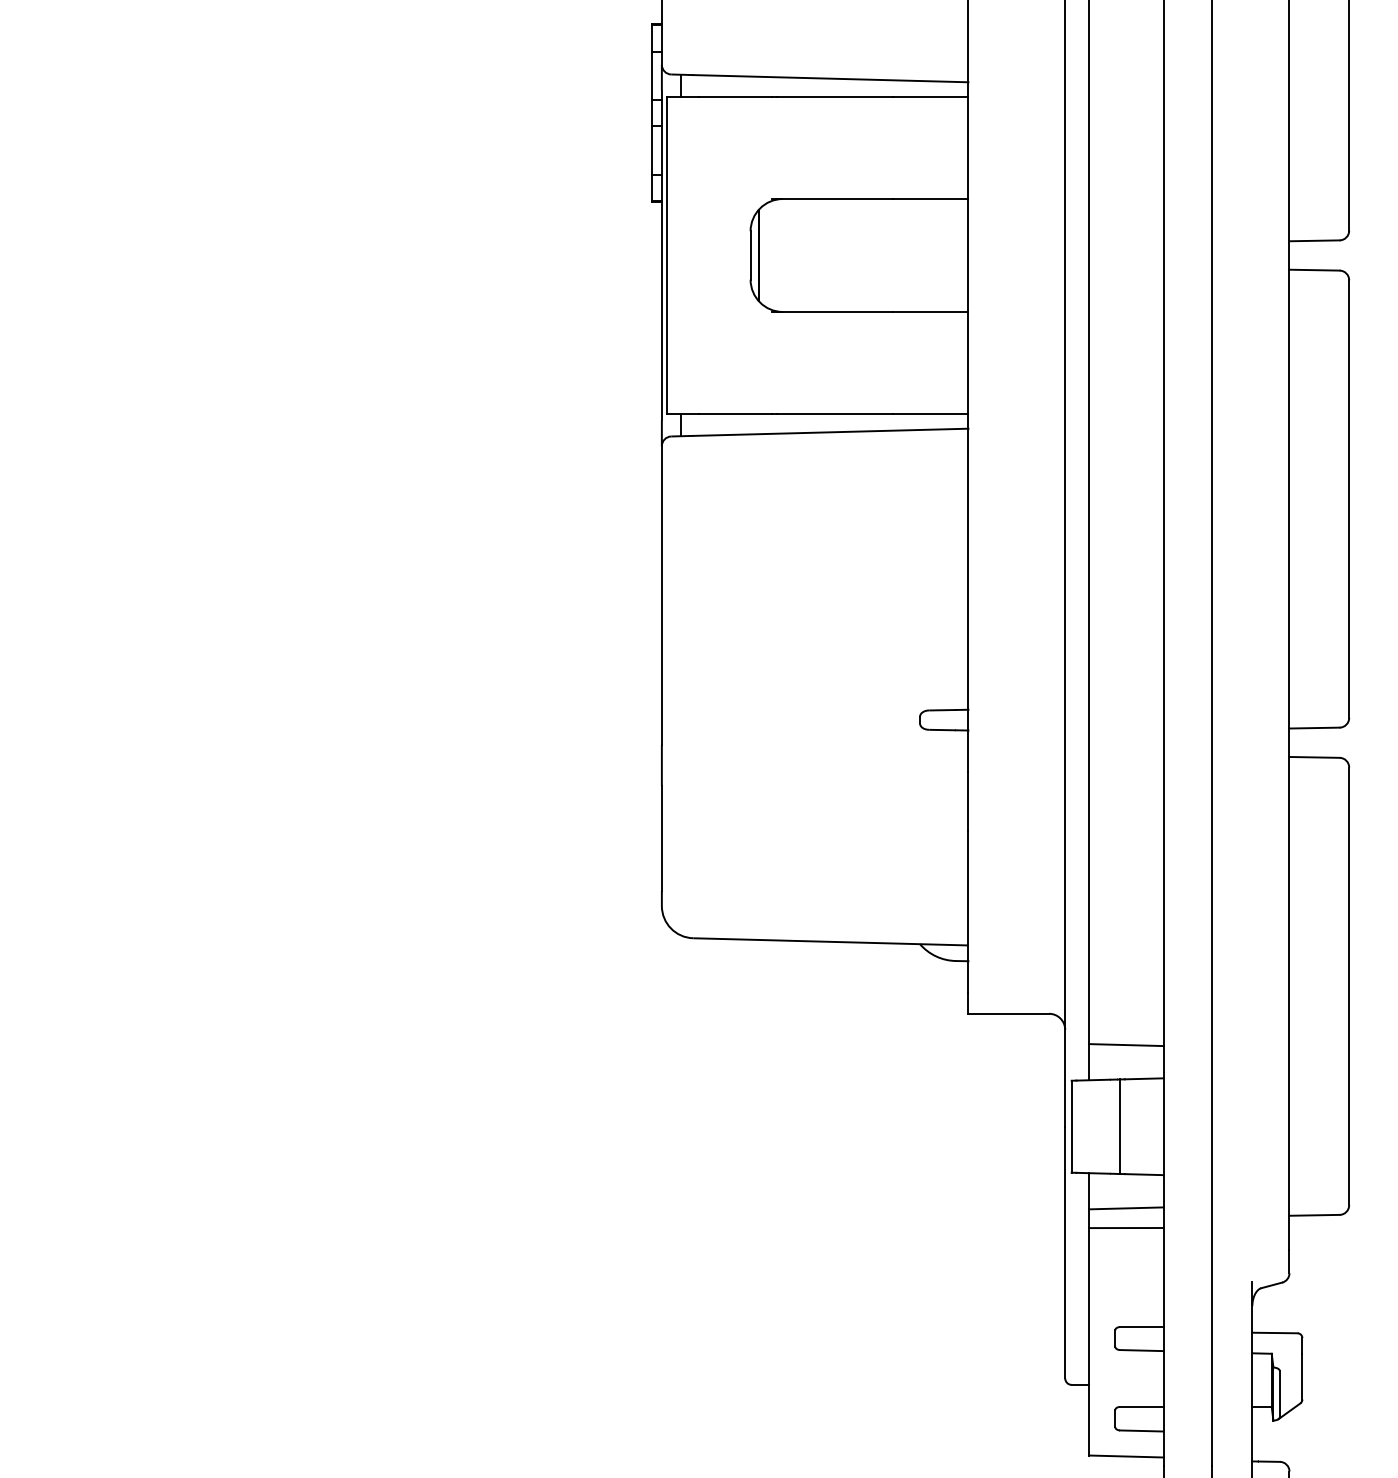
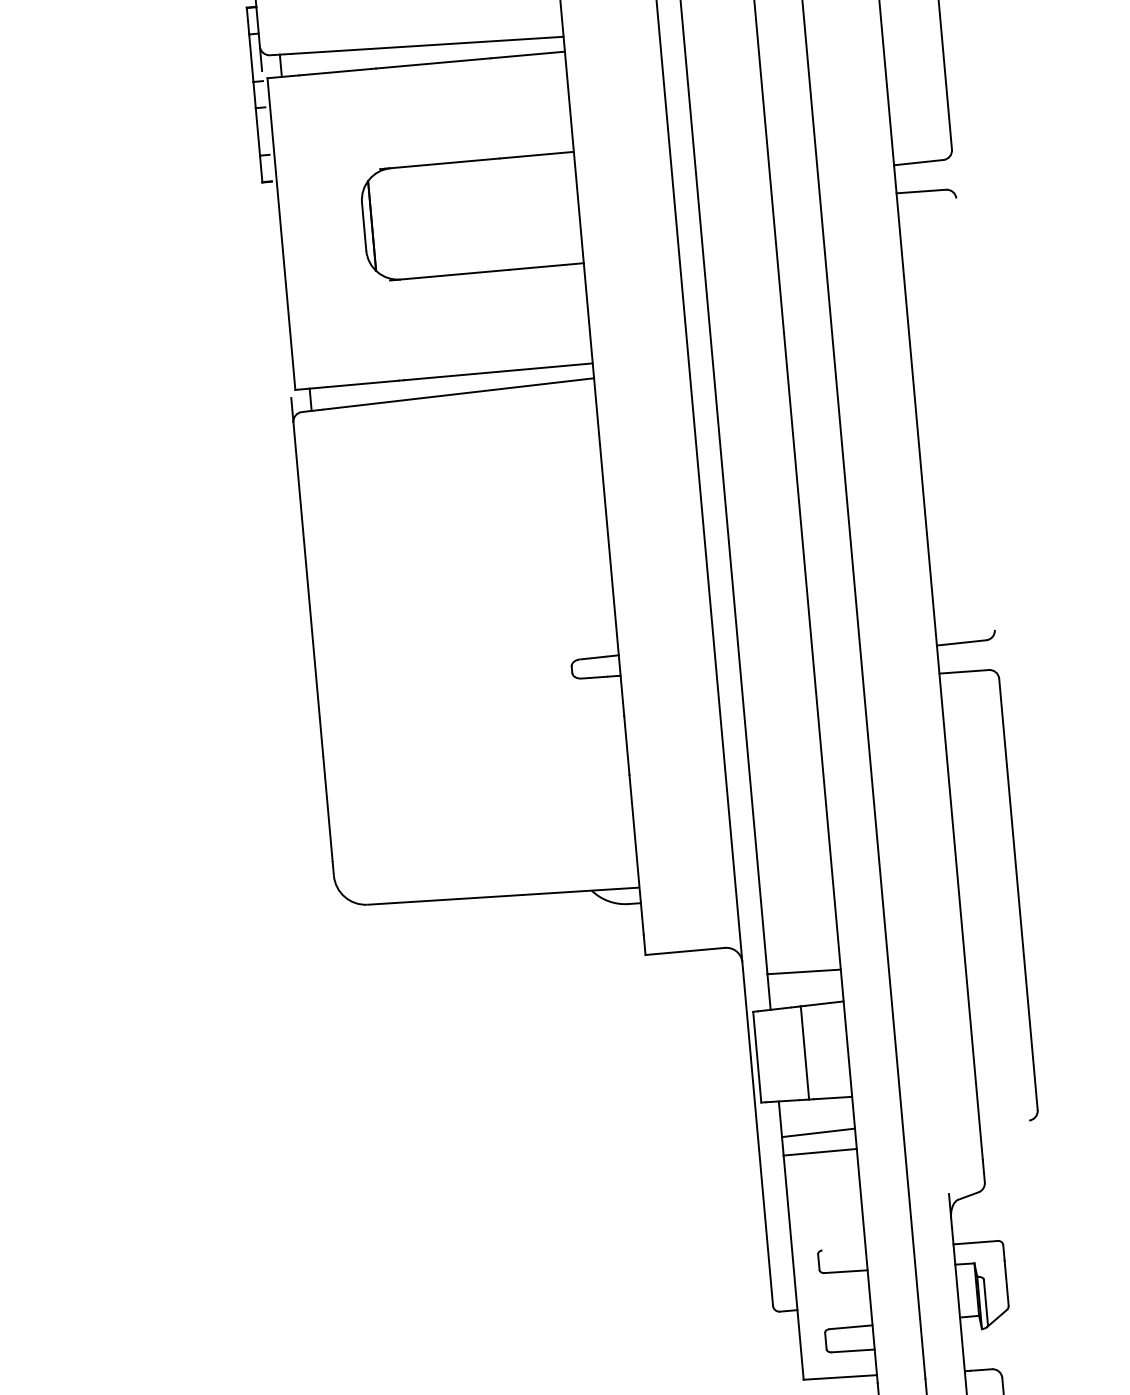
line: (661, 255) -> (276, 234), removed
line: (1349, 498) -> (975, 413), removed
line: (1314, 1214) -> (1004, 1122), removed
line: (1141, 1327) -> (843, 1248), removed

